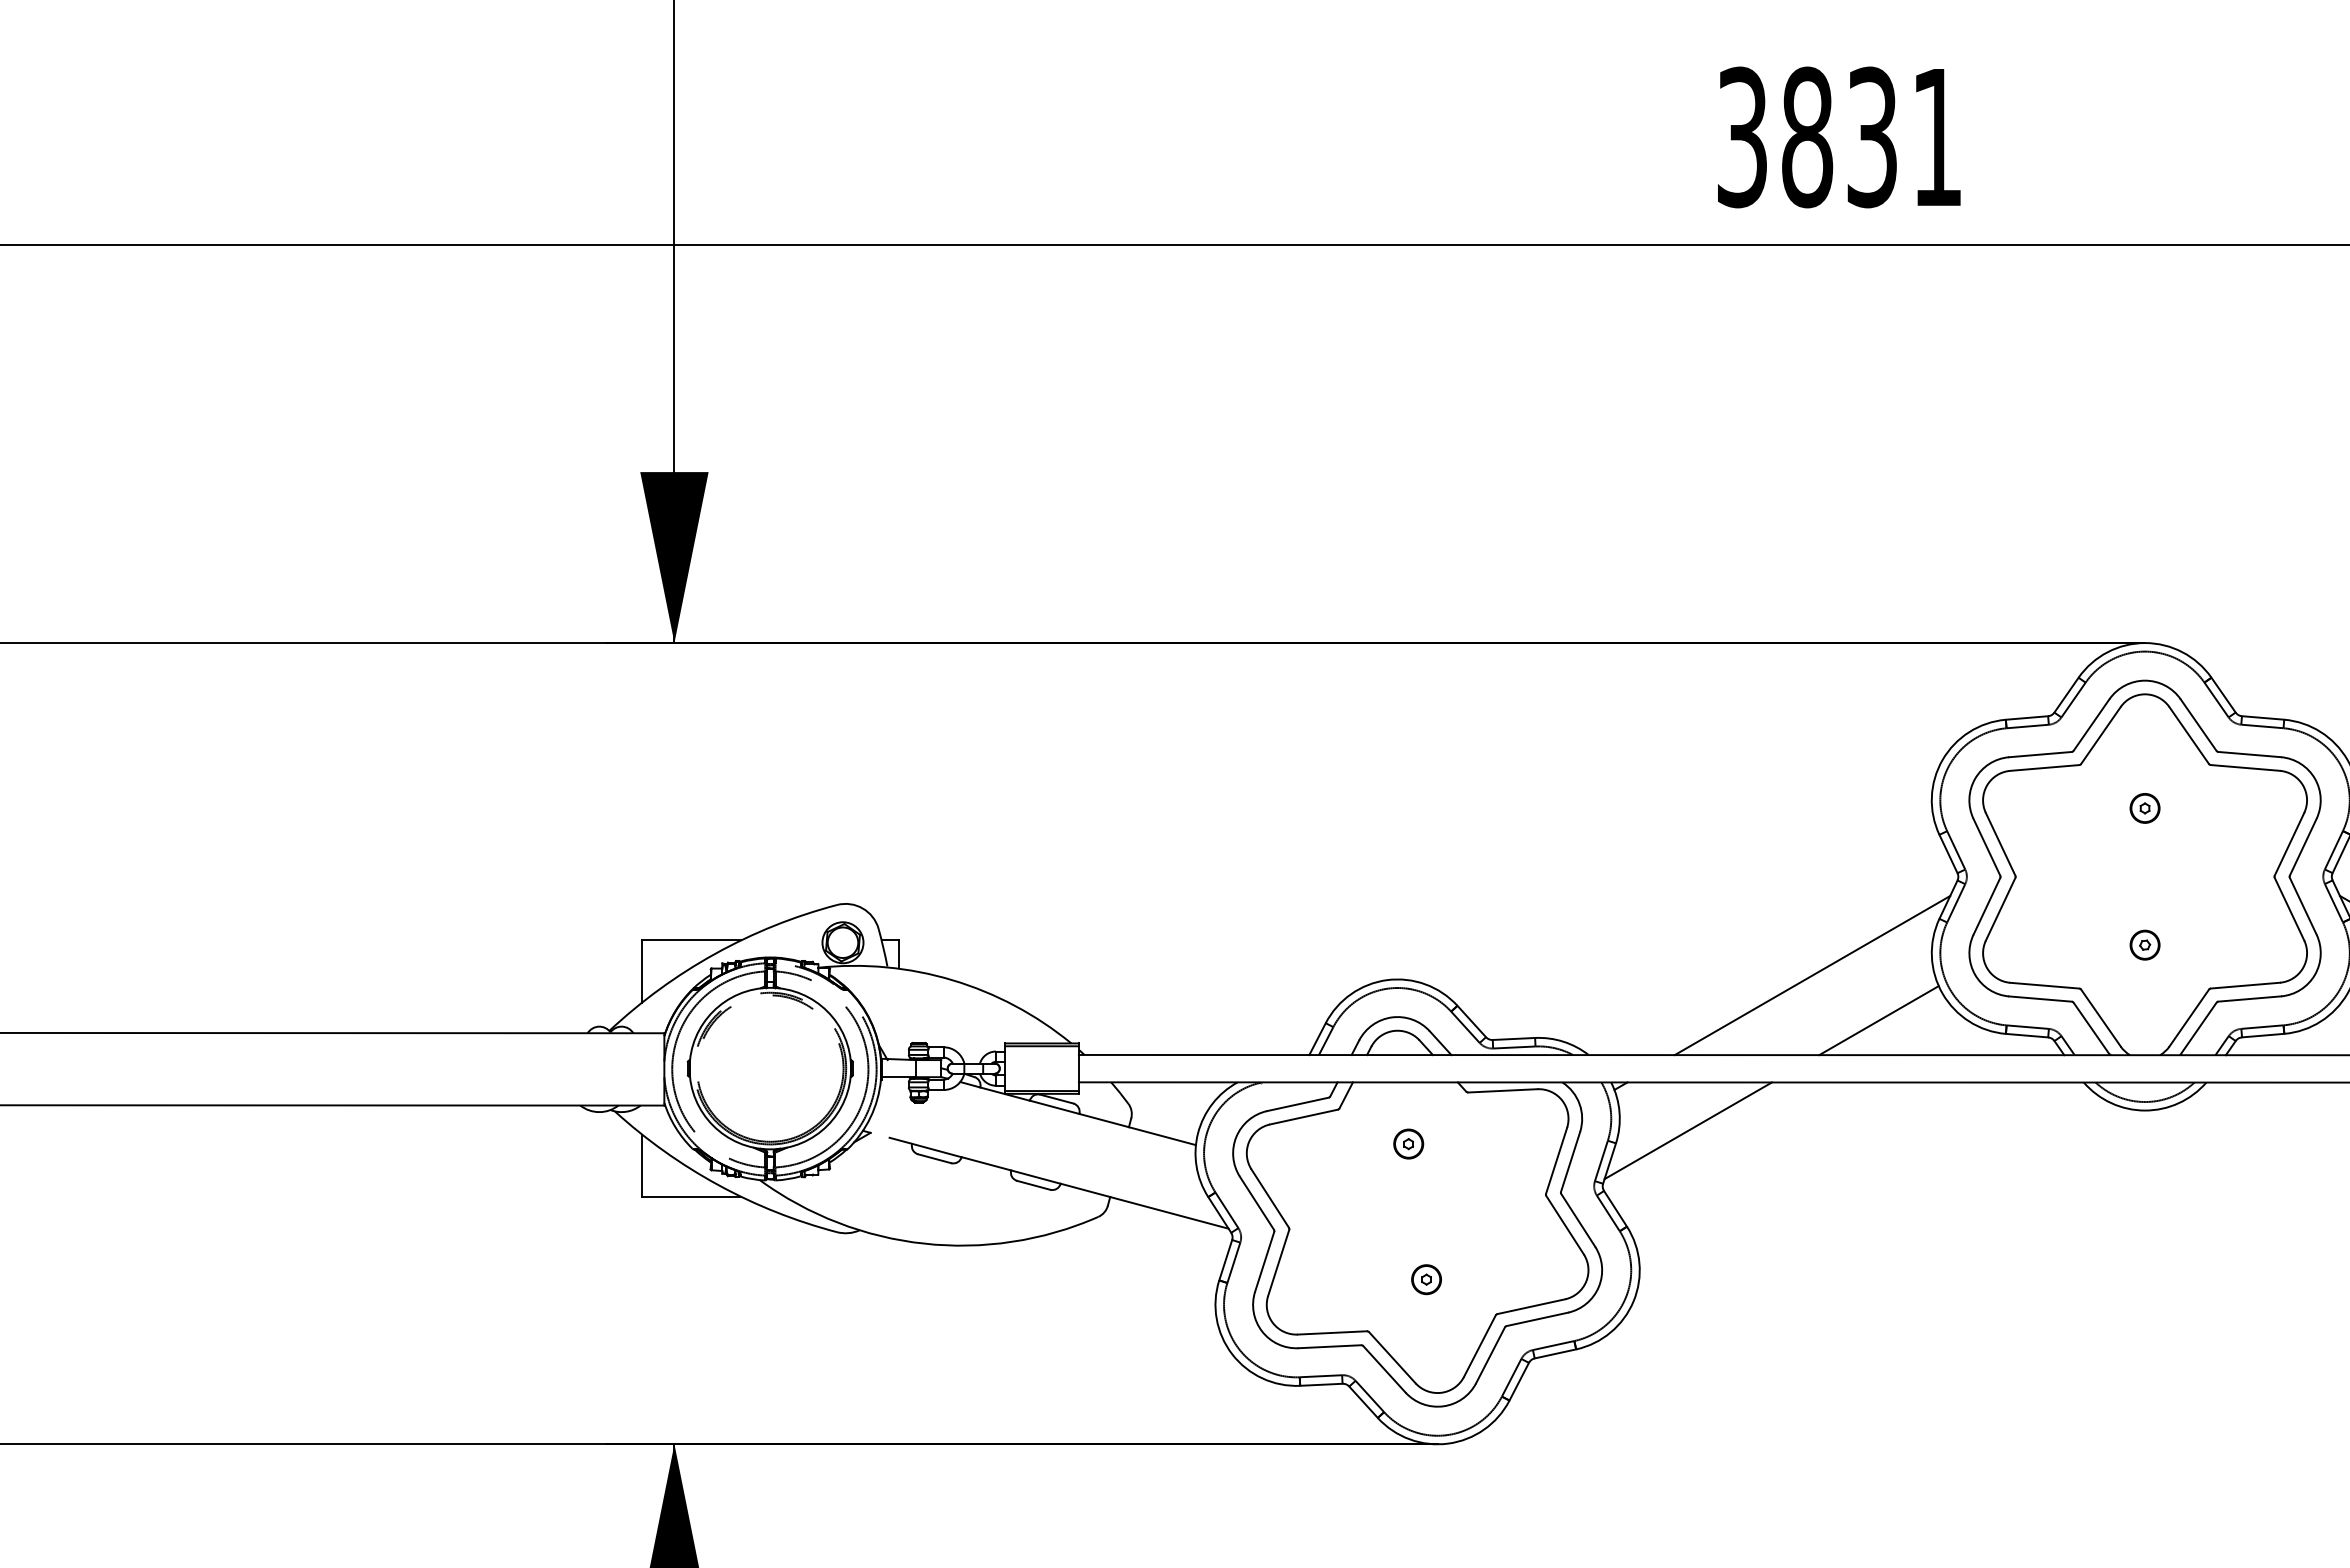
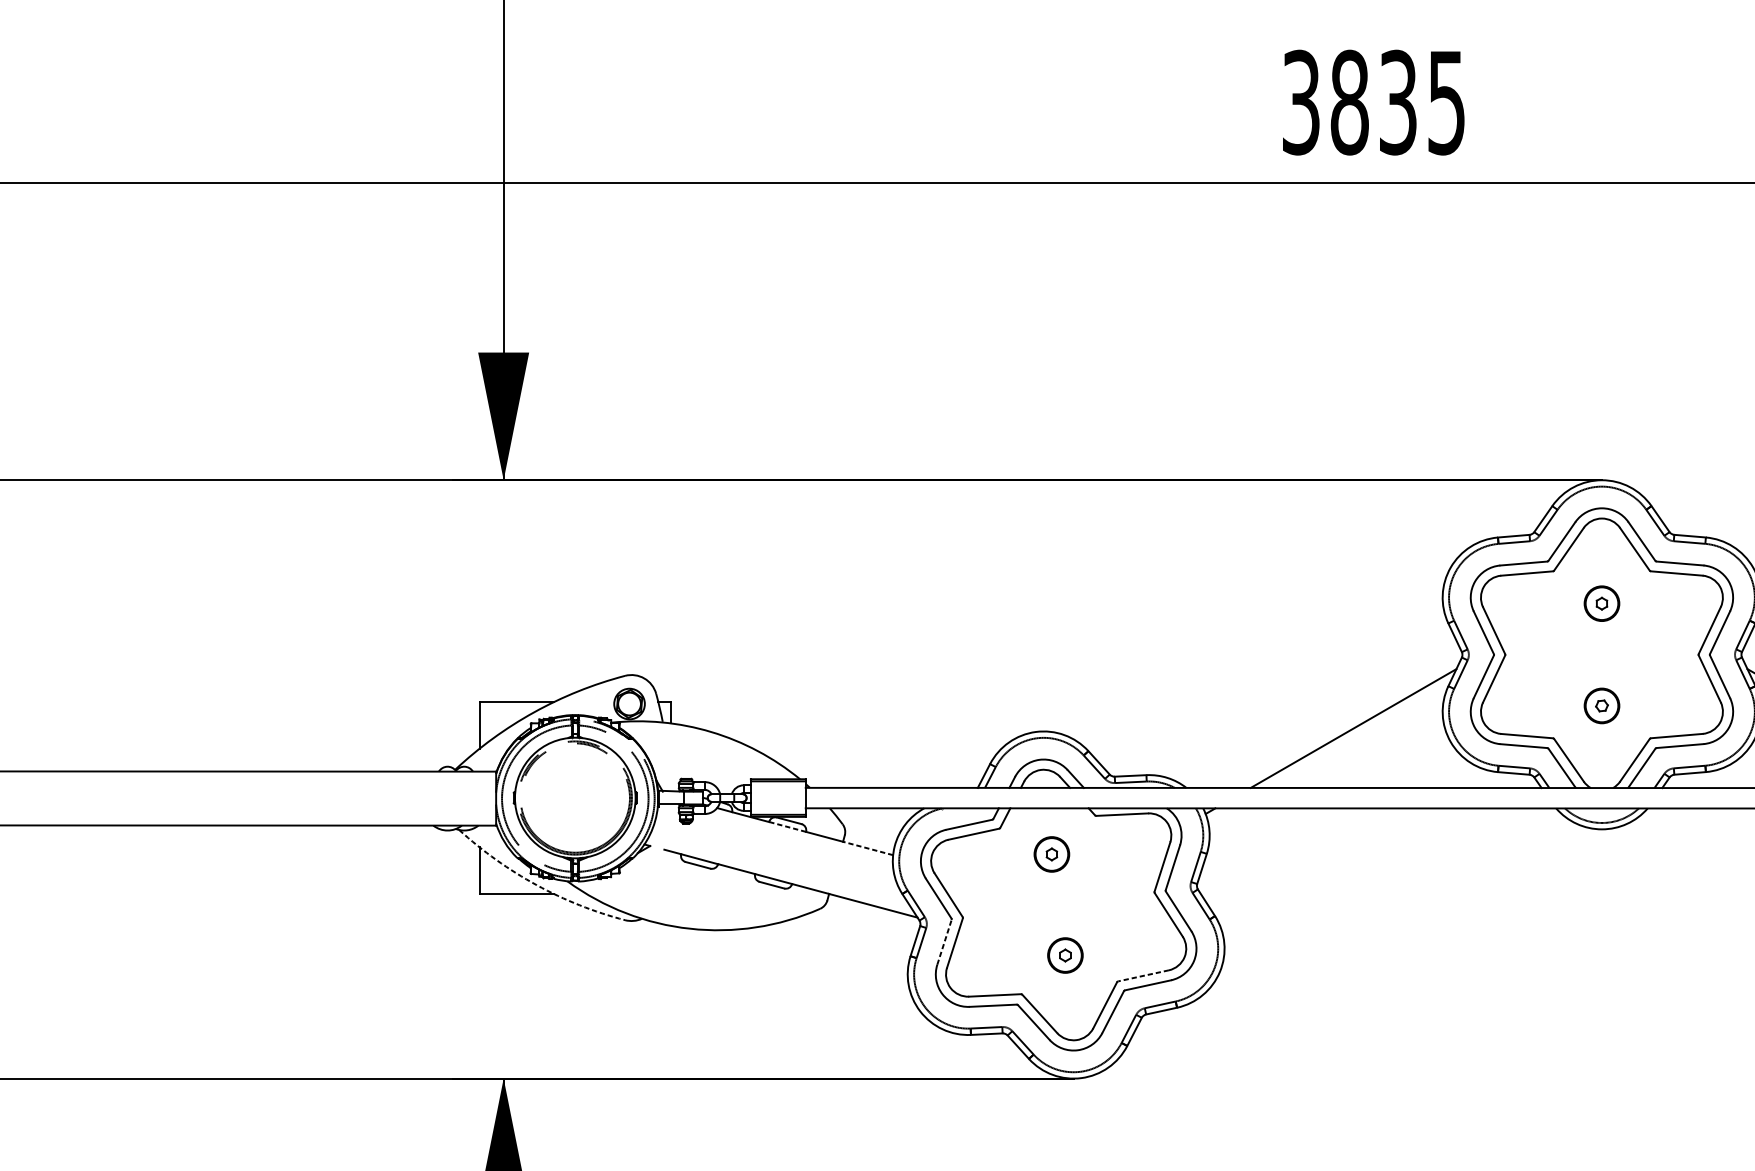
text: (1937, 138) -> (1446, 103), 3831 -> 3835
part: (2144, 808) -> (1601, 603), size x1.6
part: (2144, 944) -> (1601, 705), size x1.6
line: (1878, 1020) -> (1402, 762), removed
line: (1054, 1107) -> (787, 827), solid -> dashed
line: (1687, 1130) -> (1260, 844), removed
line: (1162, 1136) -> (868, 848), solid -> dashed
part: (1408, 1143) -> (1051, 853), size x1.6
arc: (718, 1185) -> (536, 885), solid -> dashed
line: (1264, 1261) -> (944, 942), solid -> dashed
part: (1426, 1279) -> (1065, 955), size x1.6
line: (1531, 1306) -> (1143, 975), solid -> dashed

